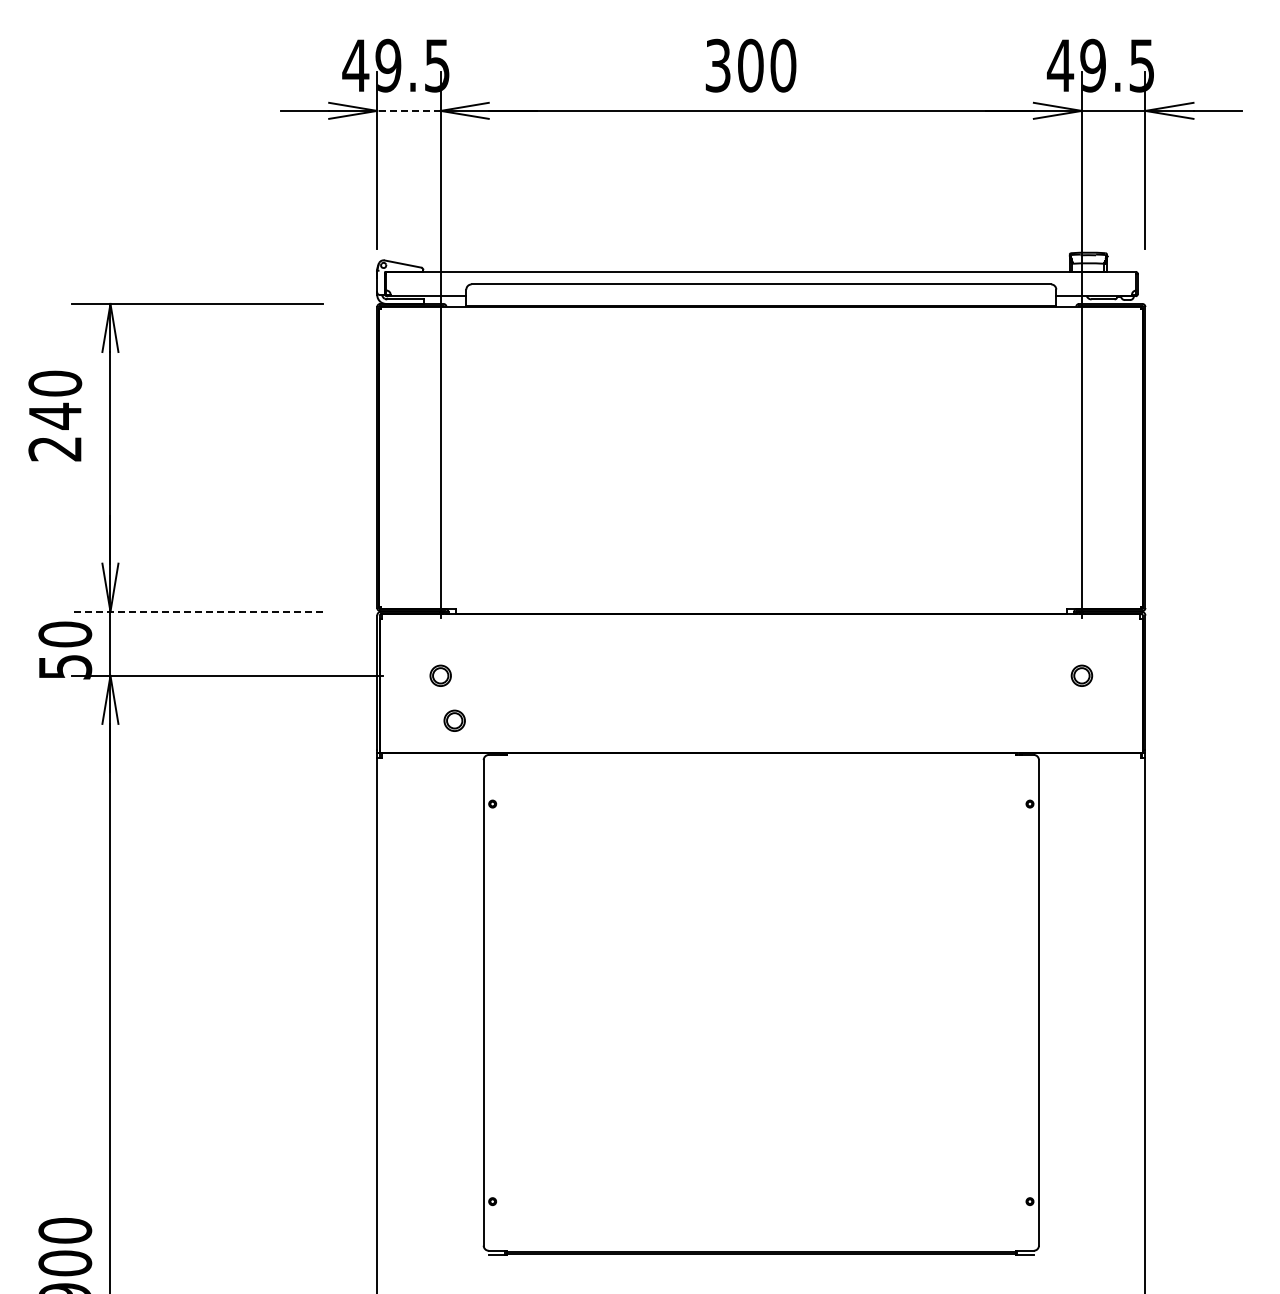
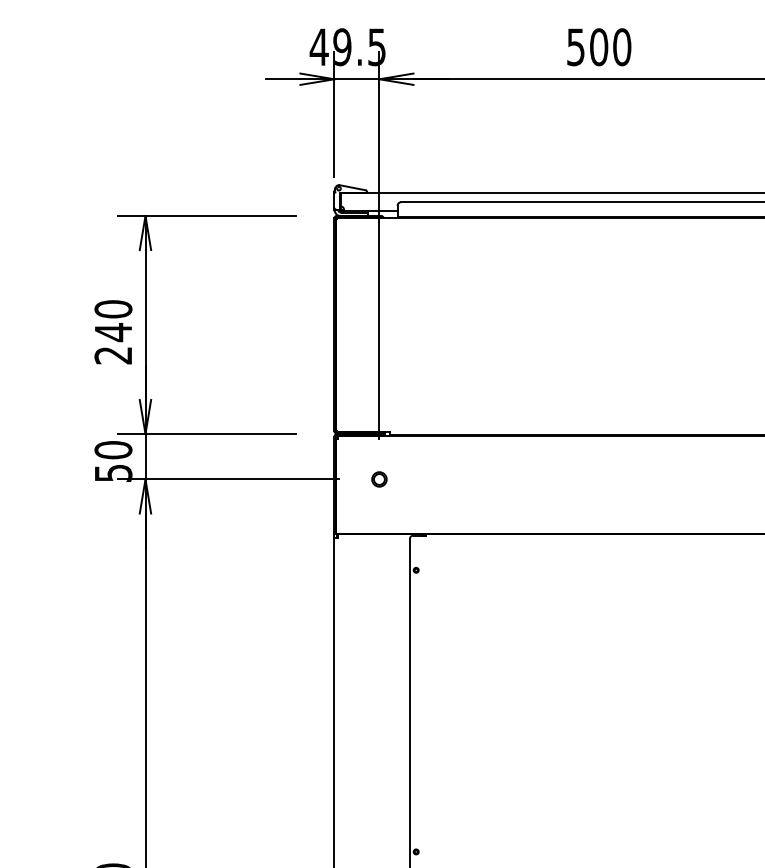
text: (718, 64) -> (576, 46), 300 -> 500
line: (408, 110) -> (356, 78), dashed -> solid
text: (55, 415) -> (113, 331), moved
line: (197, 611) -> (207, 433), dashed -> solid
part: (454, 720) -> (389, 511), removed

